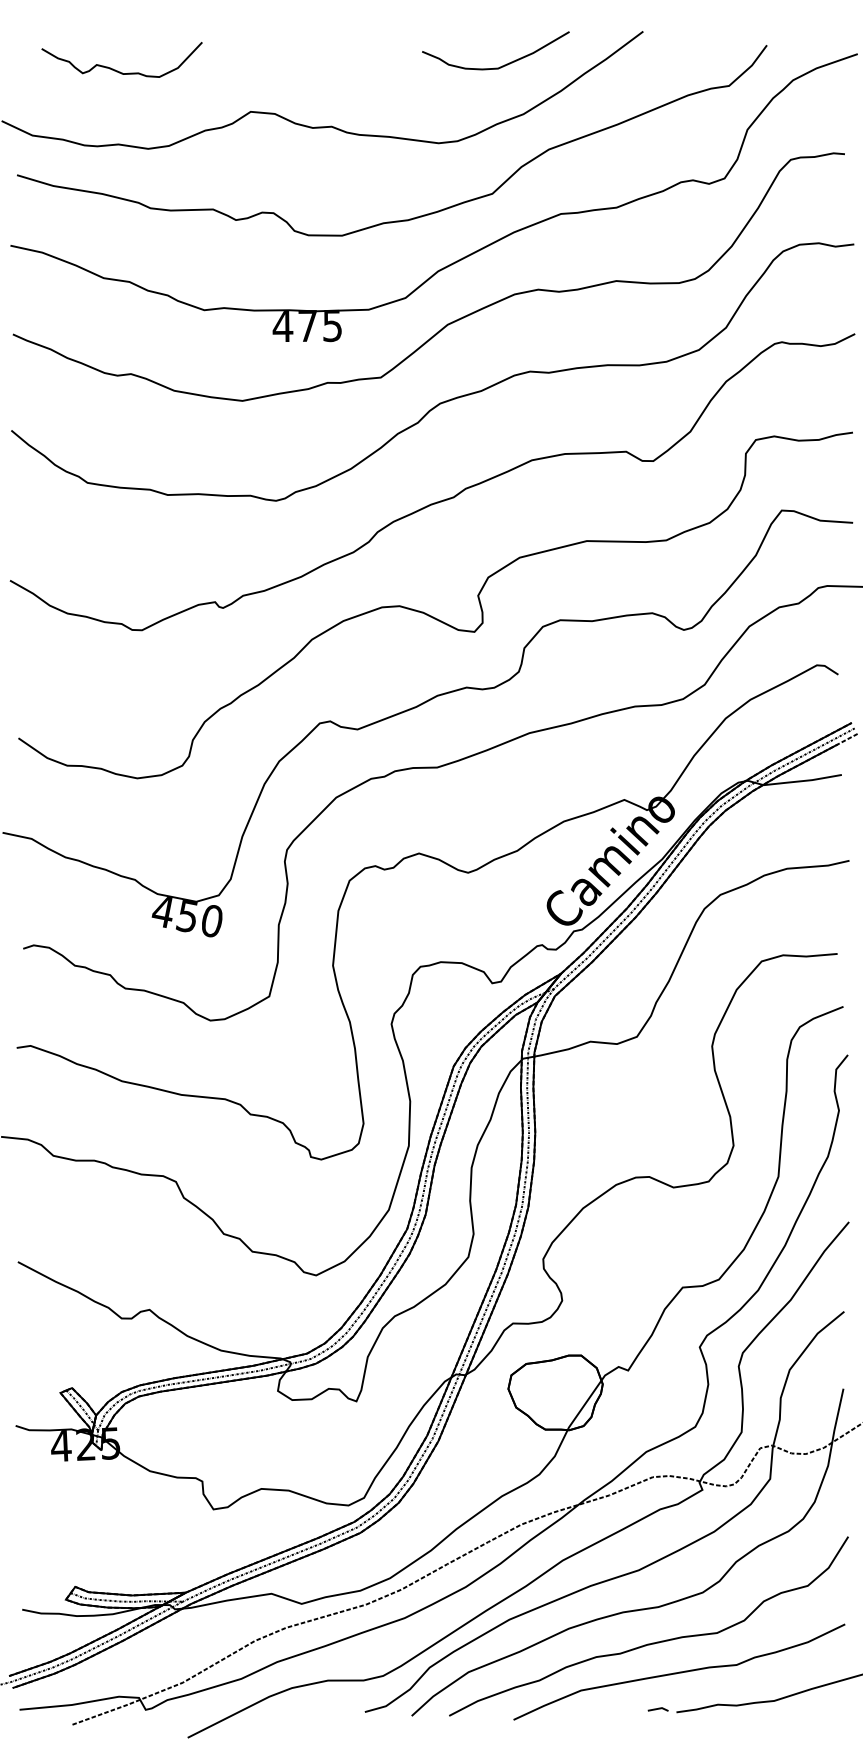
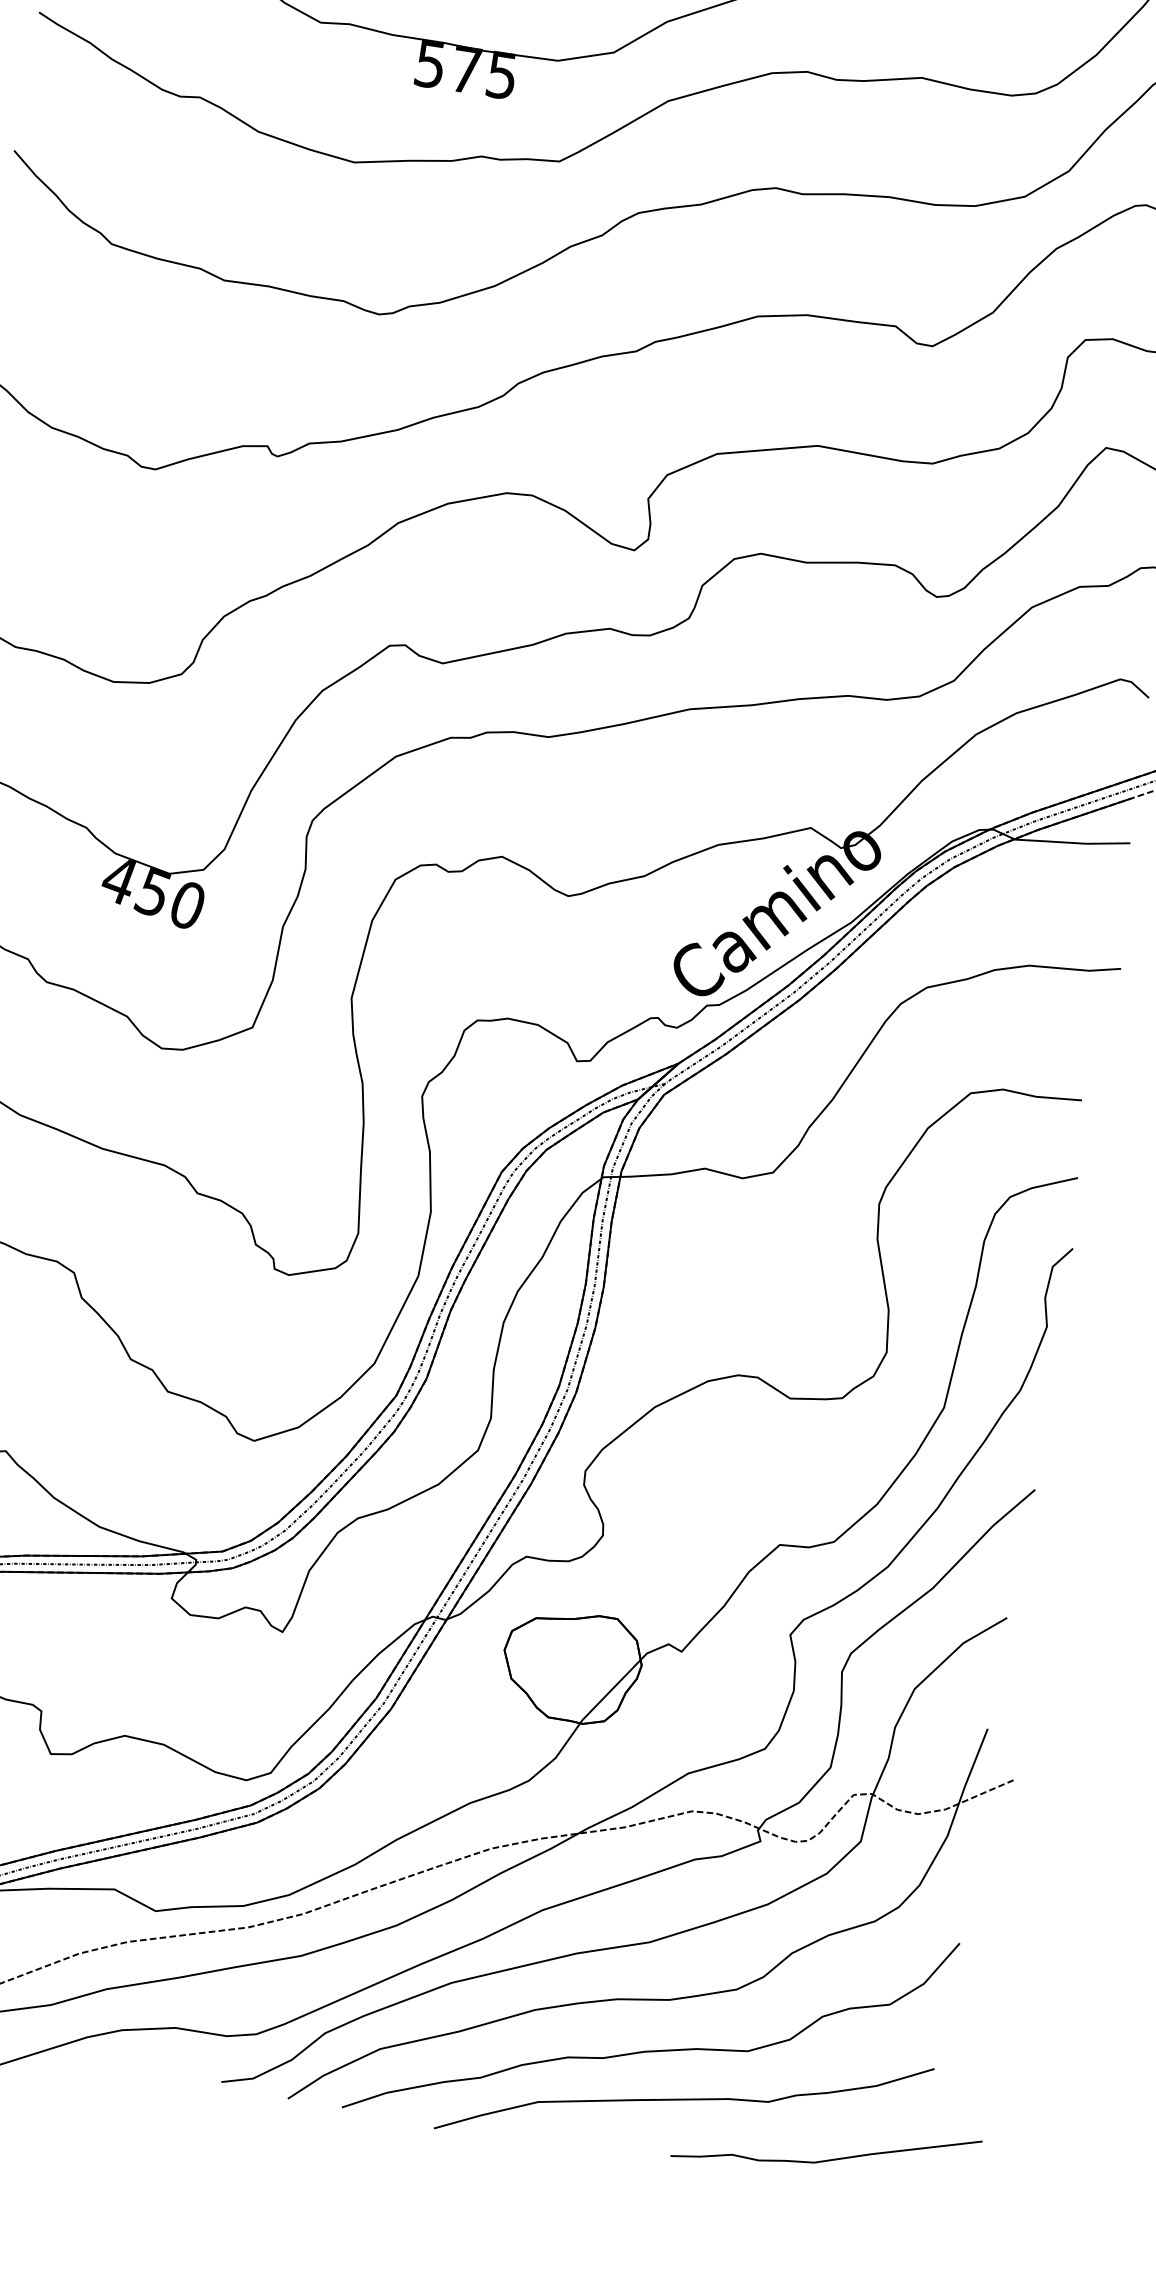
text: (282, 326) -> (429, 64), 475 -> 575
line: (657, 1709) -> (643, 2147), removed

